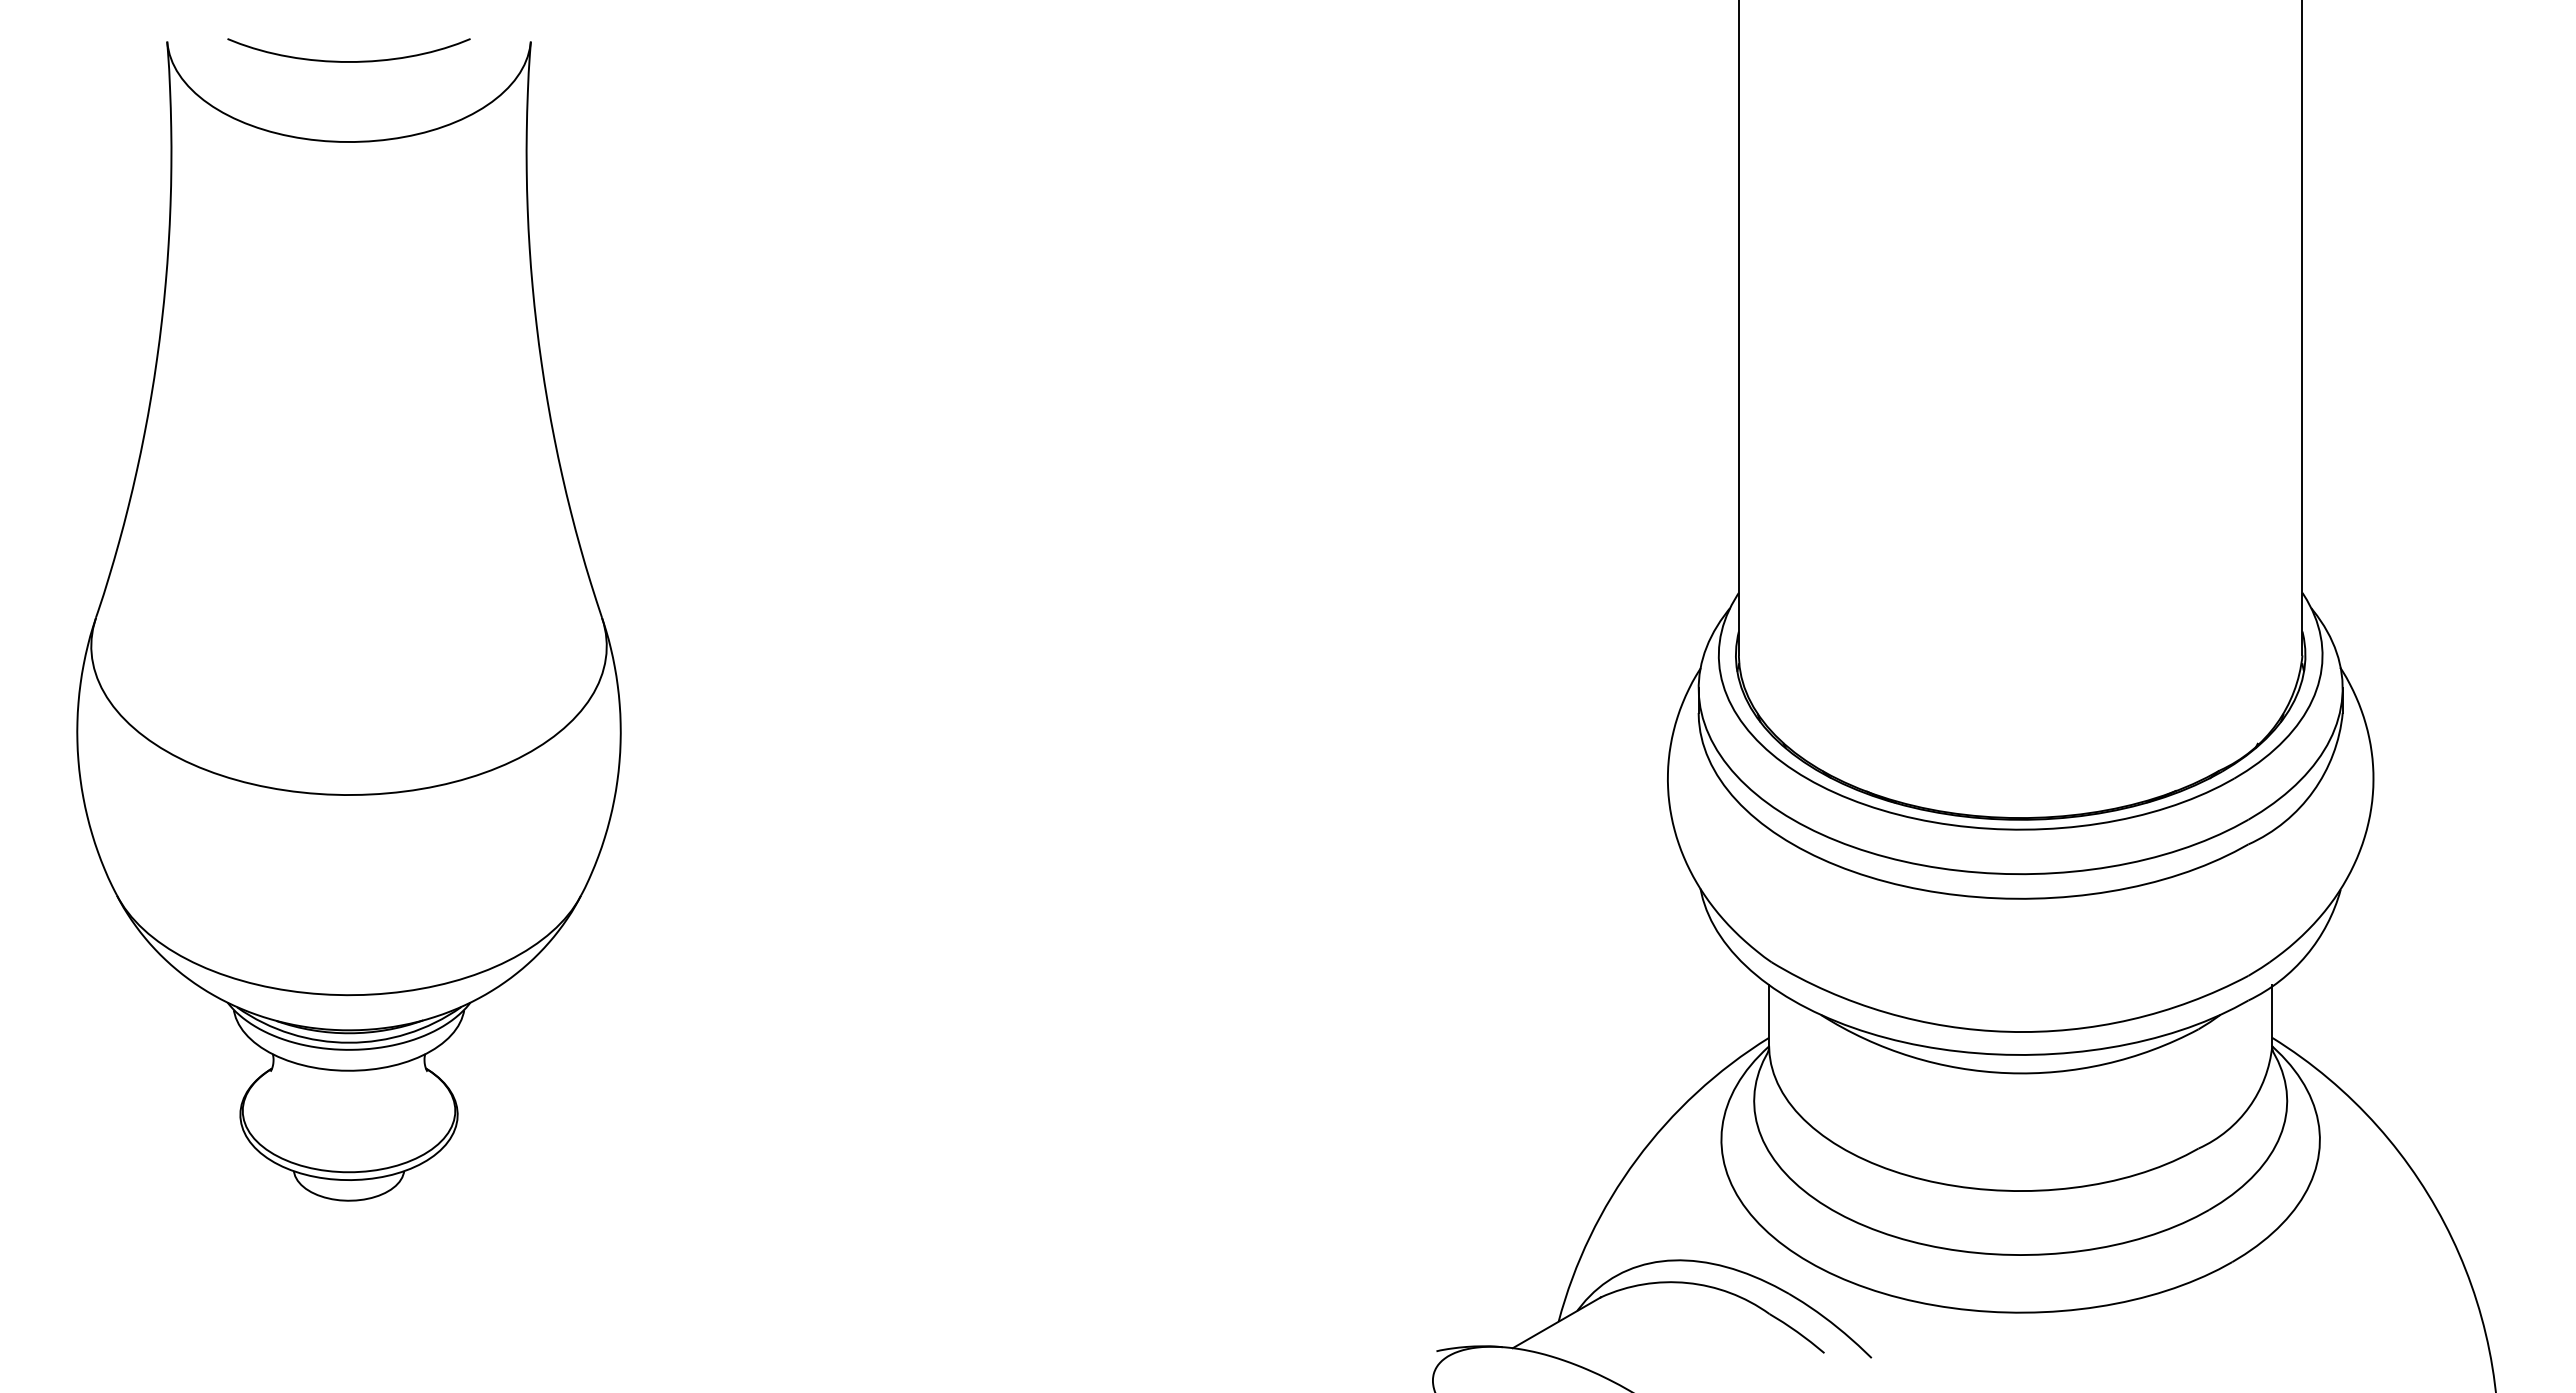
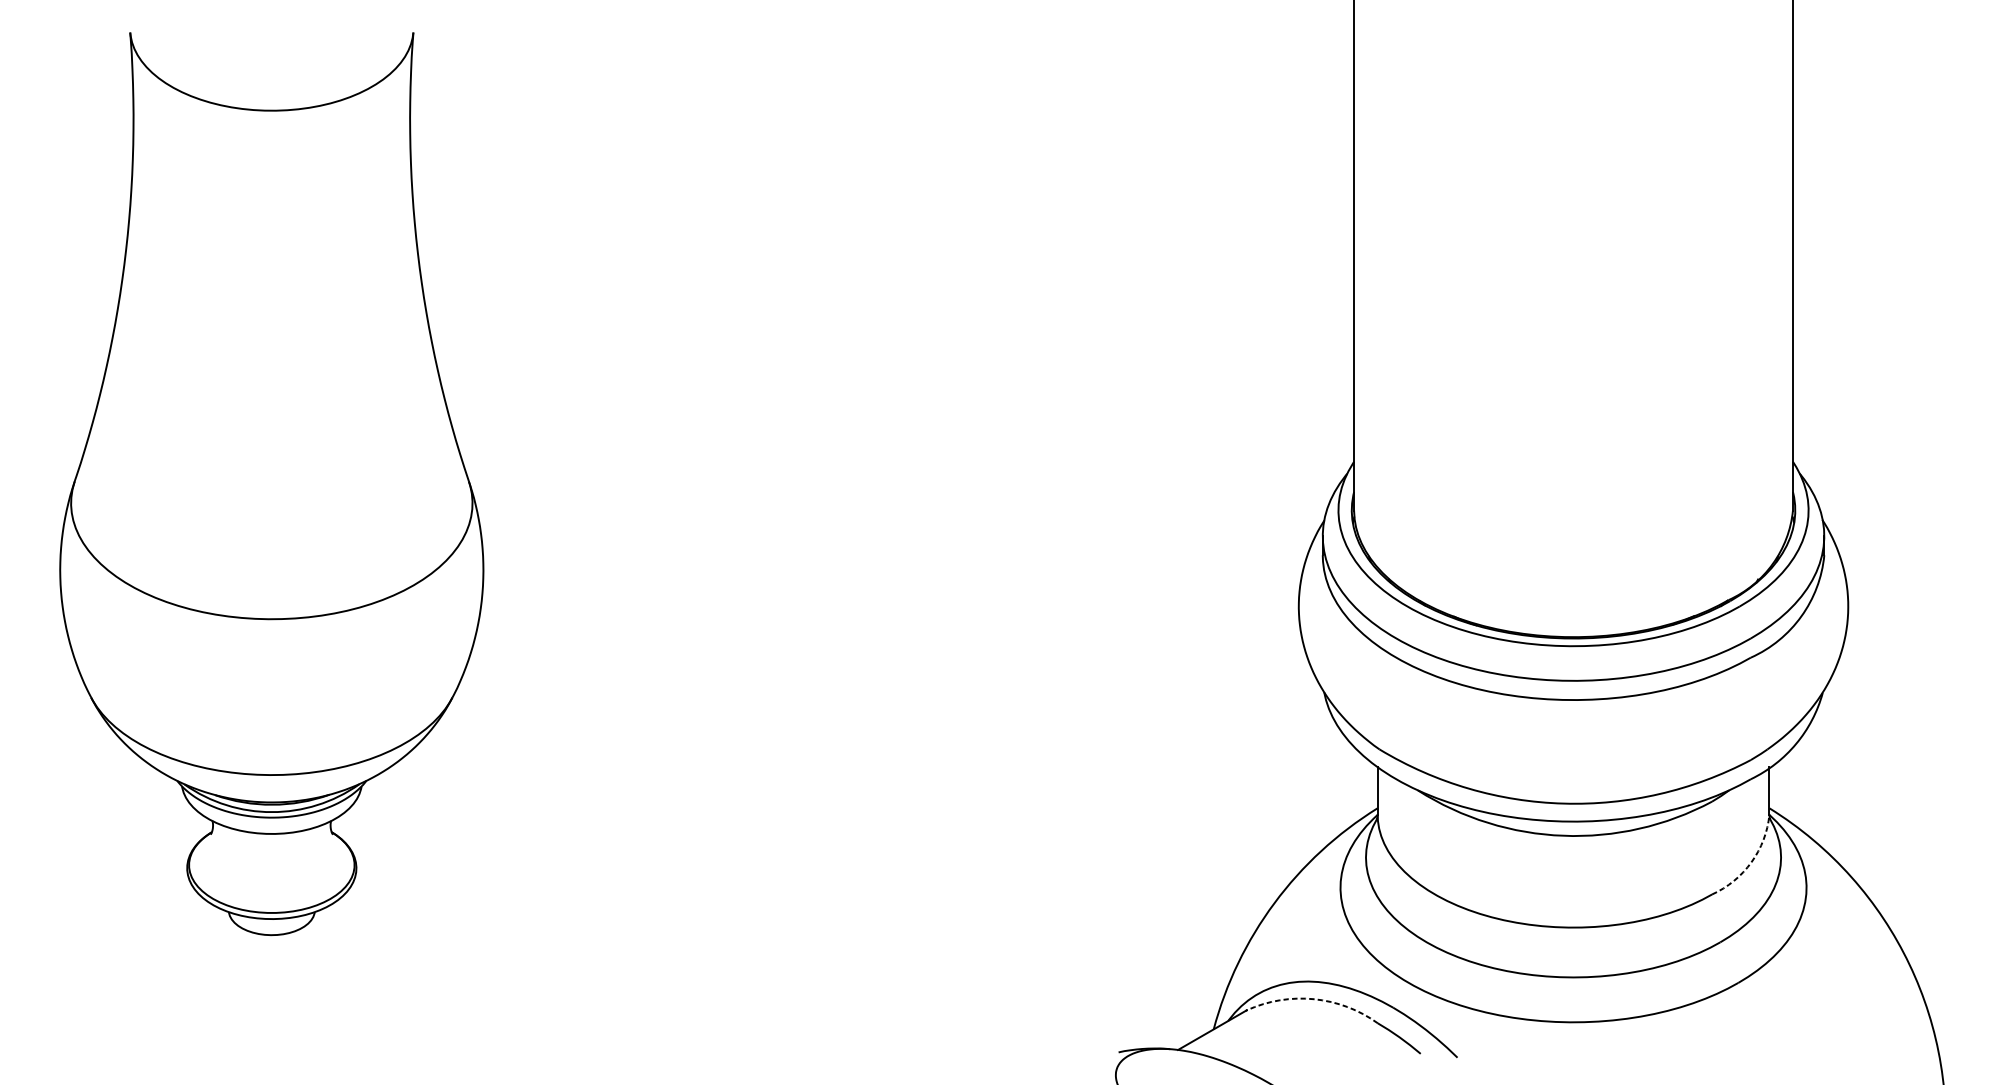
curve: (348, 61) -> (271, 48), removed
arc: (2249, 1107) -> (1751, 862), solid -> dashed
arc: (1687, 1283) -> (1314, 999), solid -> dashed

